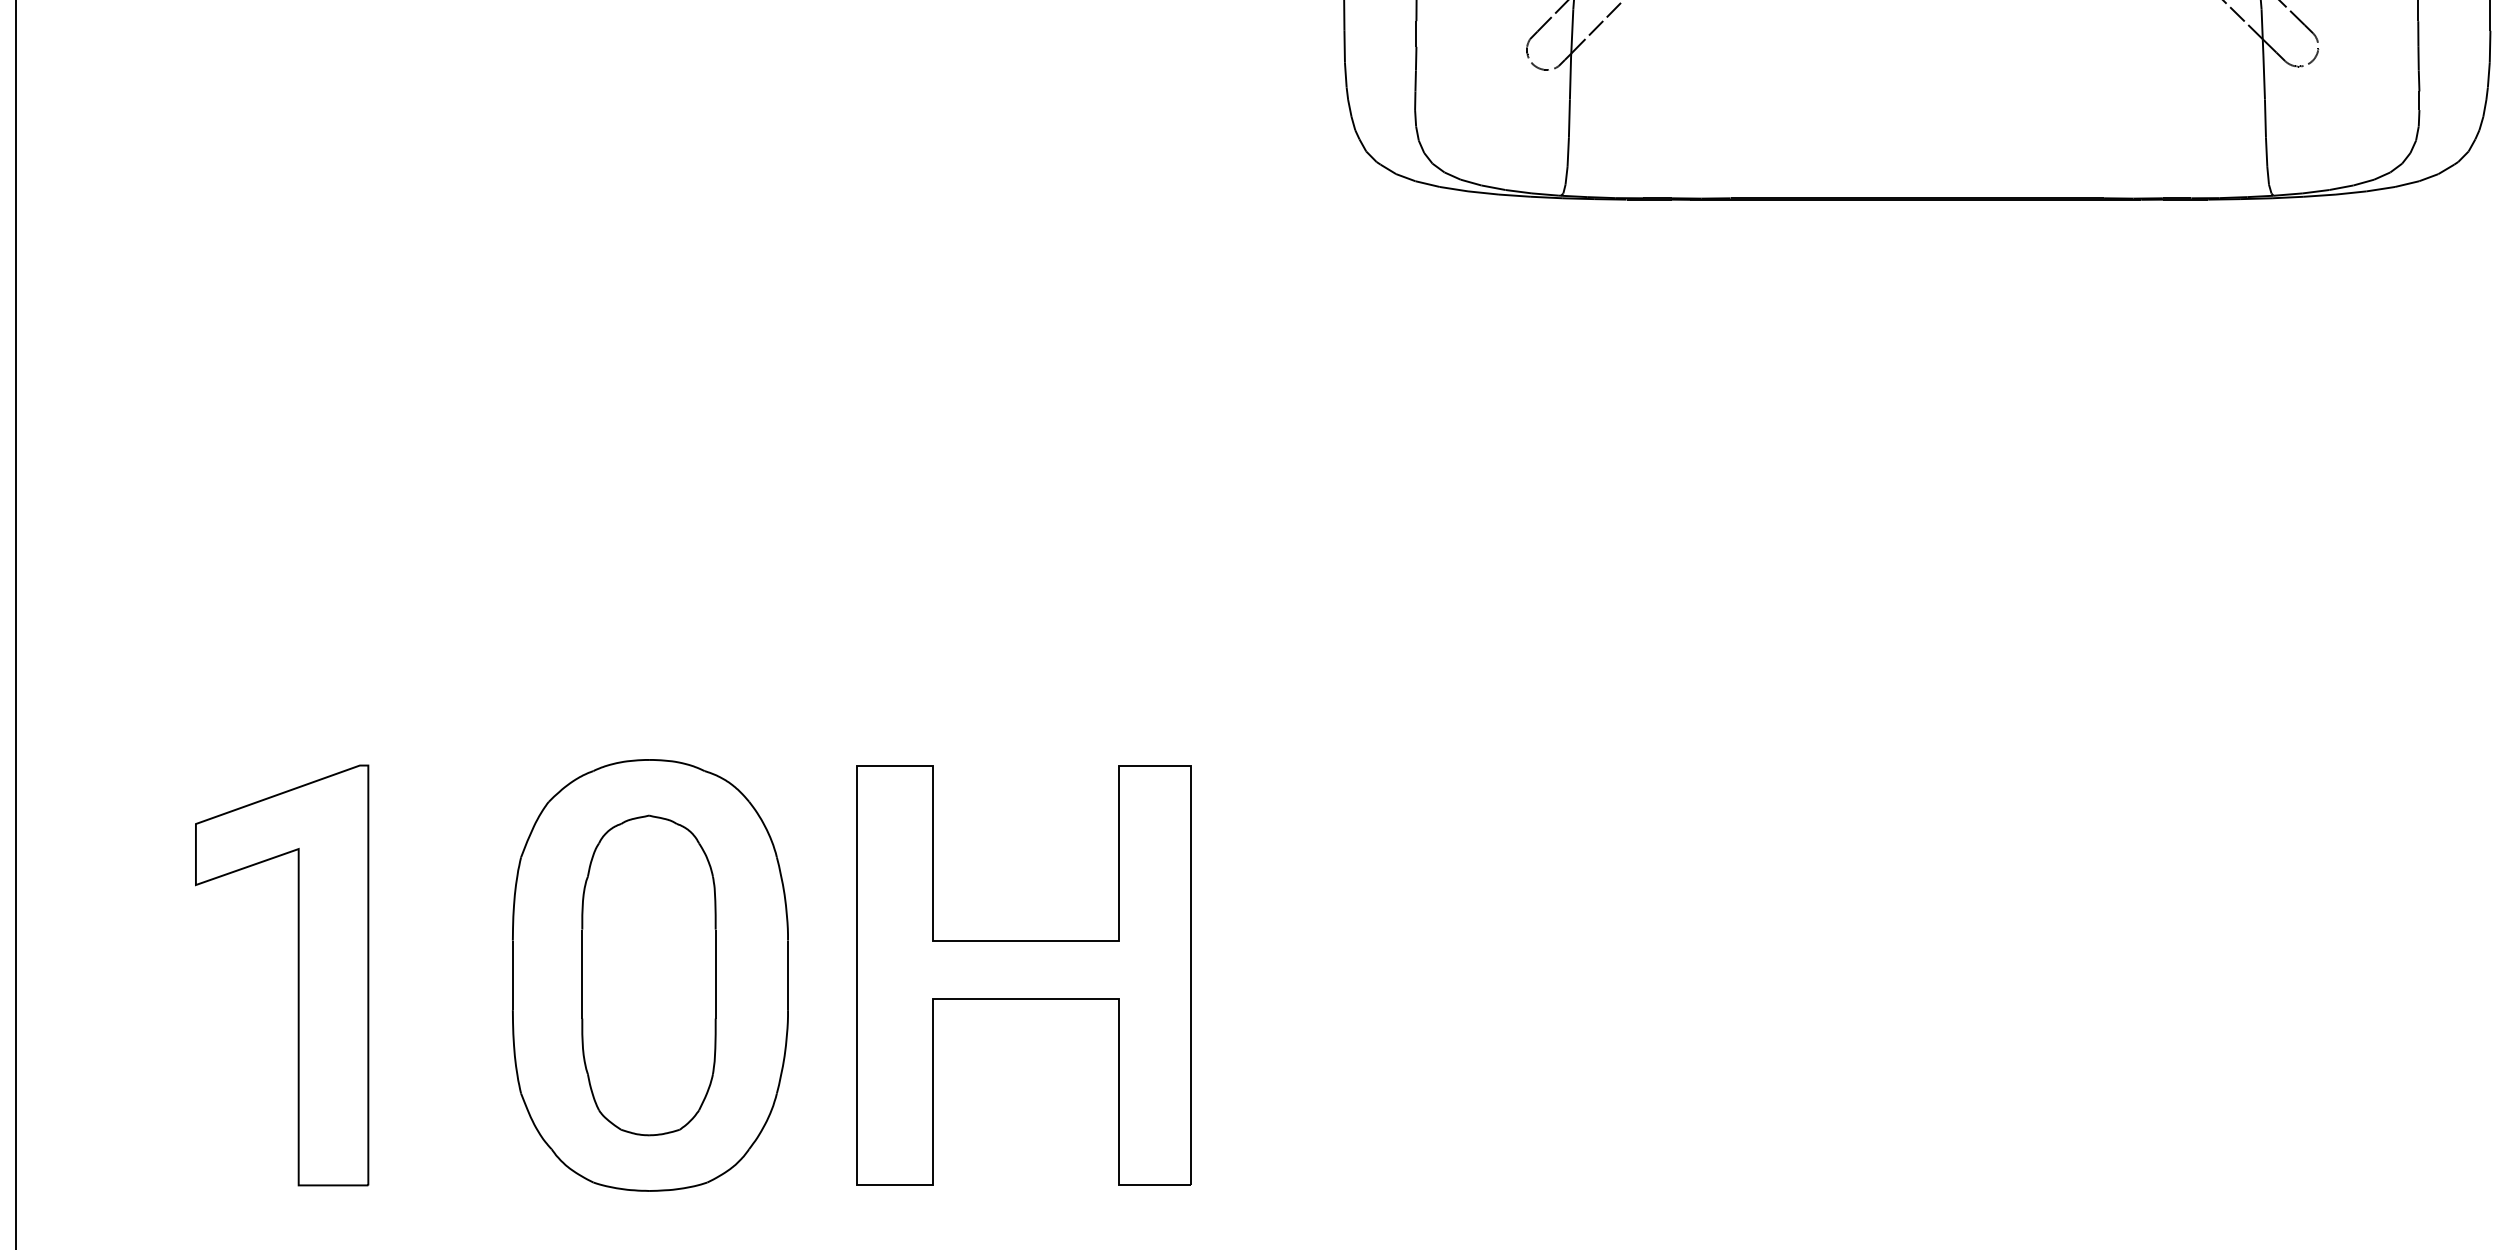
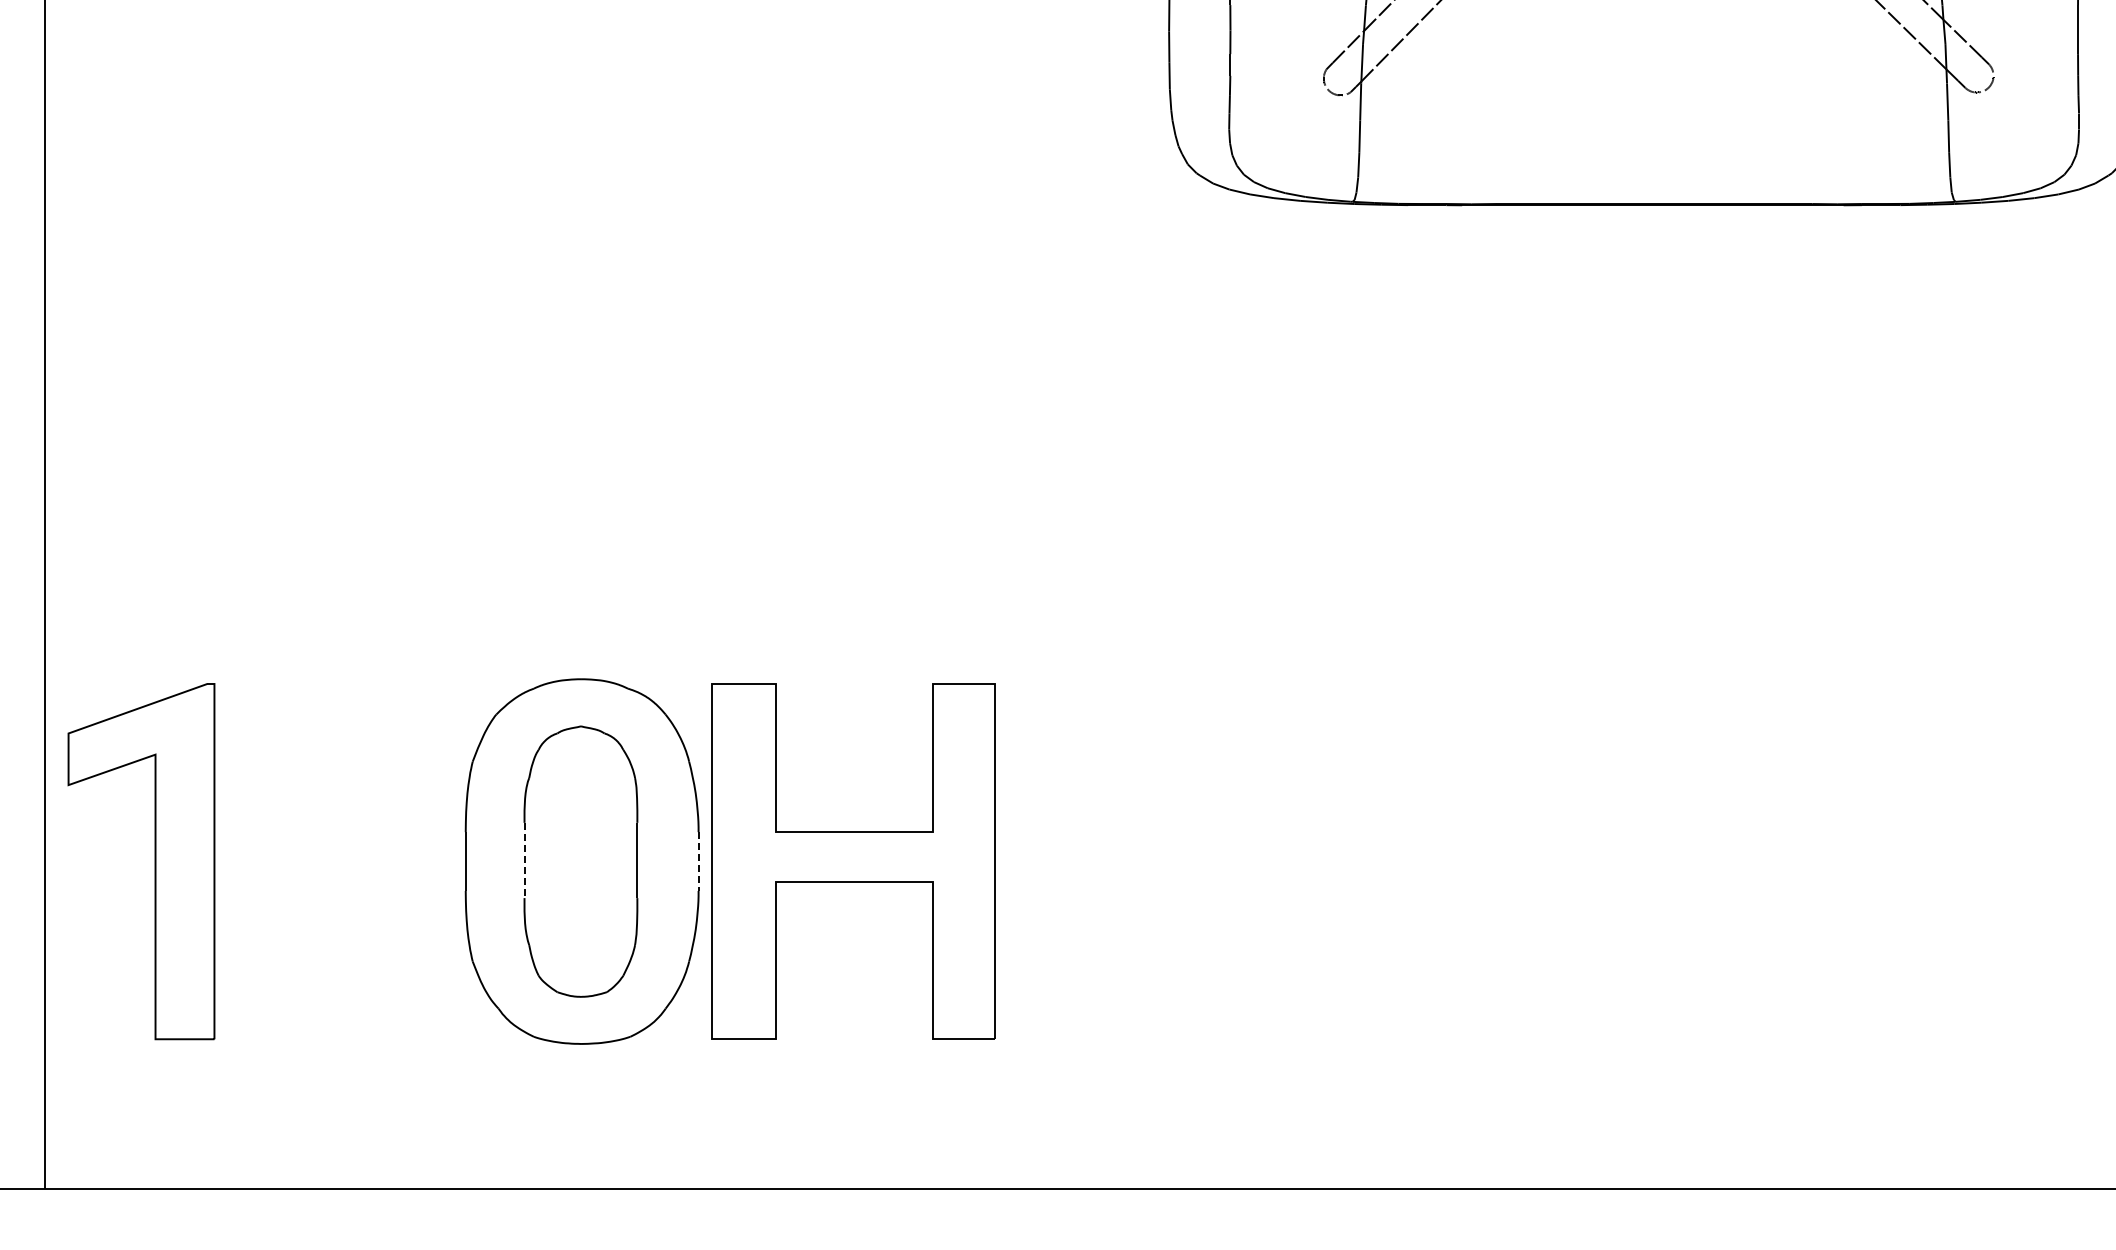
line: (582, 974) -> (524, 860), solid -> dashed
part: (297, 975) -> (154, 861), moved
part: (1024, 975) -> (853, 861), moved
line: (787, 976) -> (698, 862), solid -> dashed

